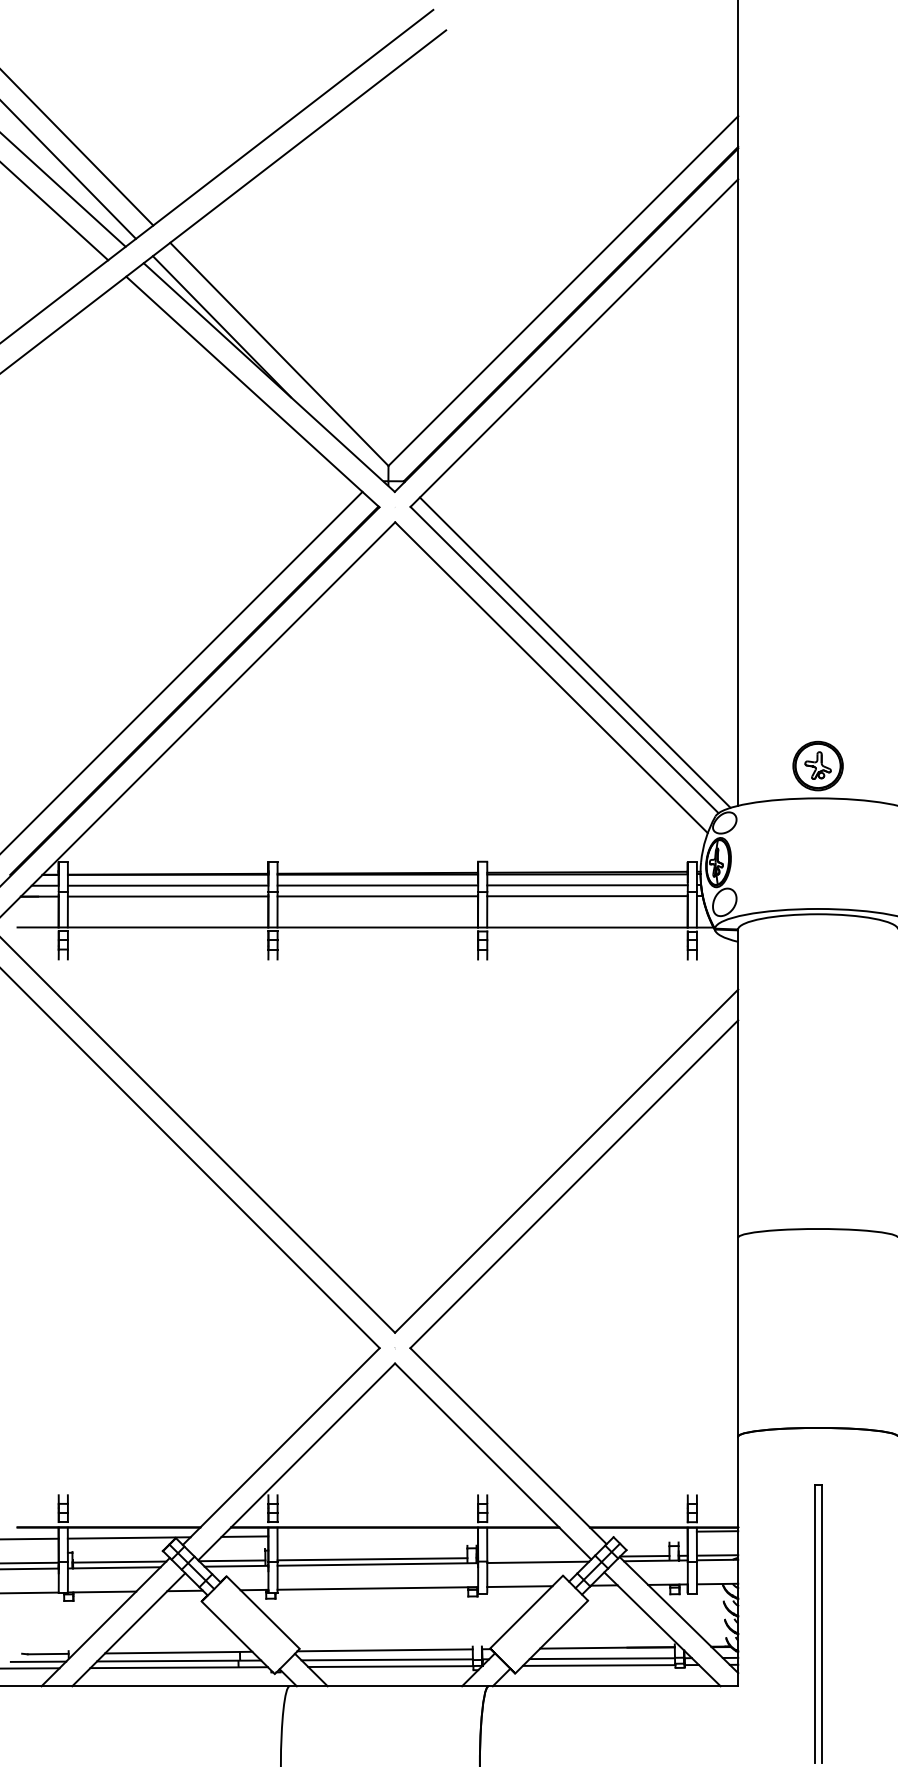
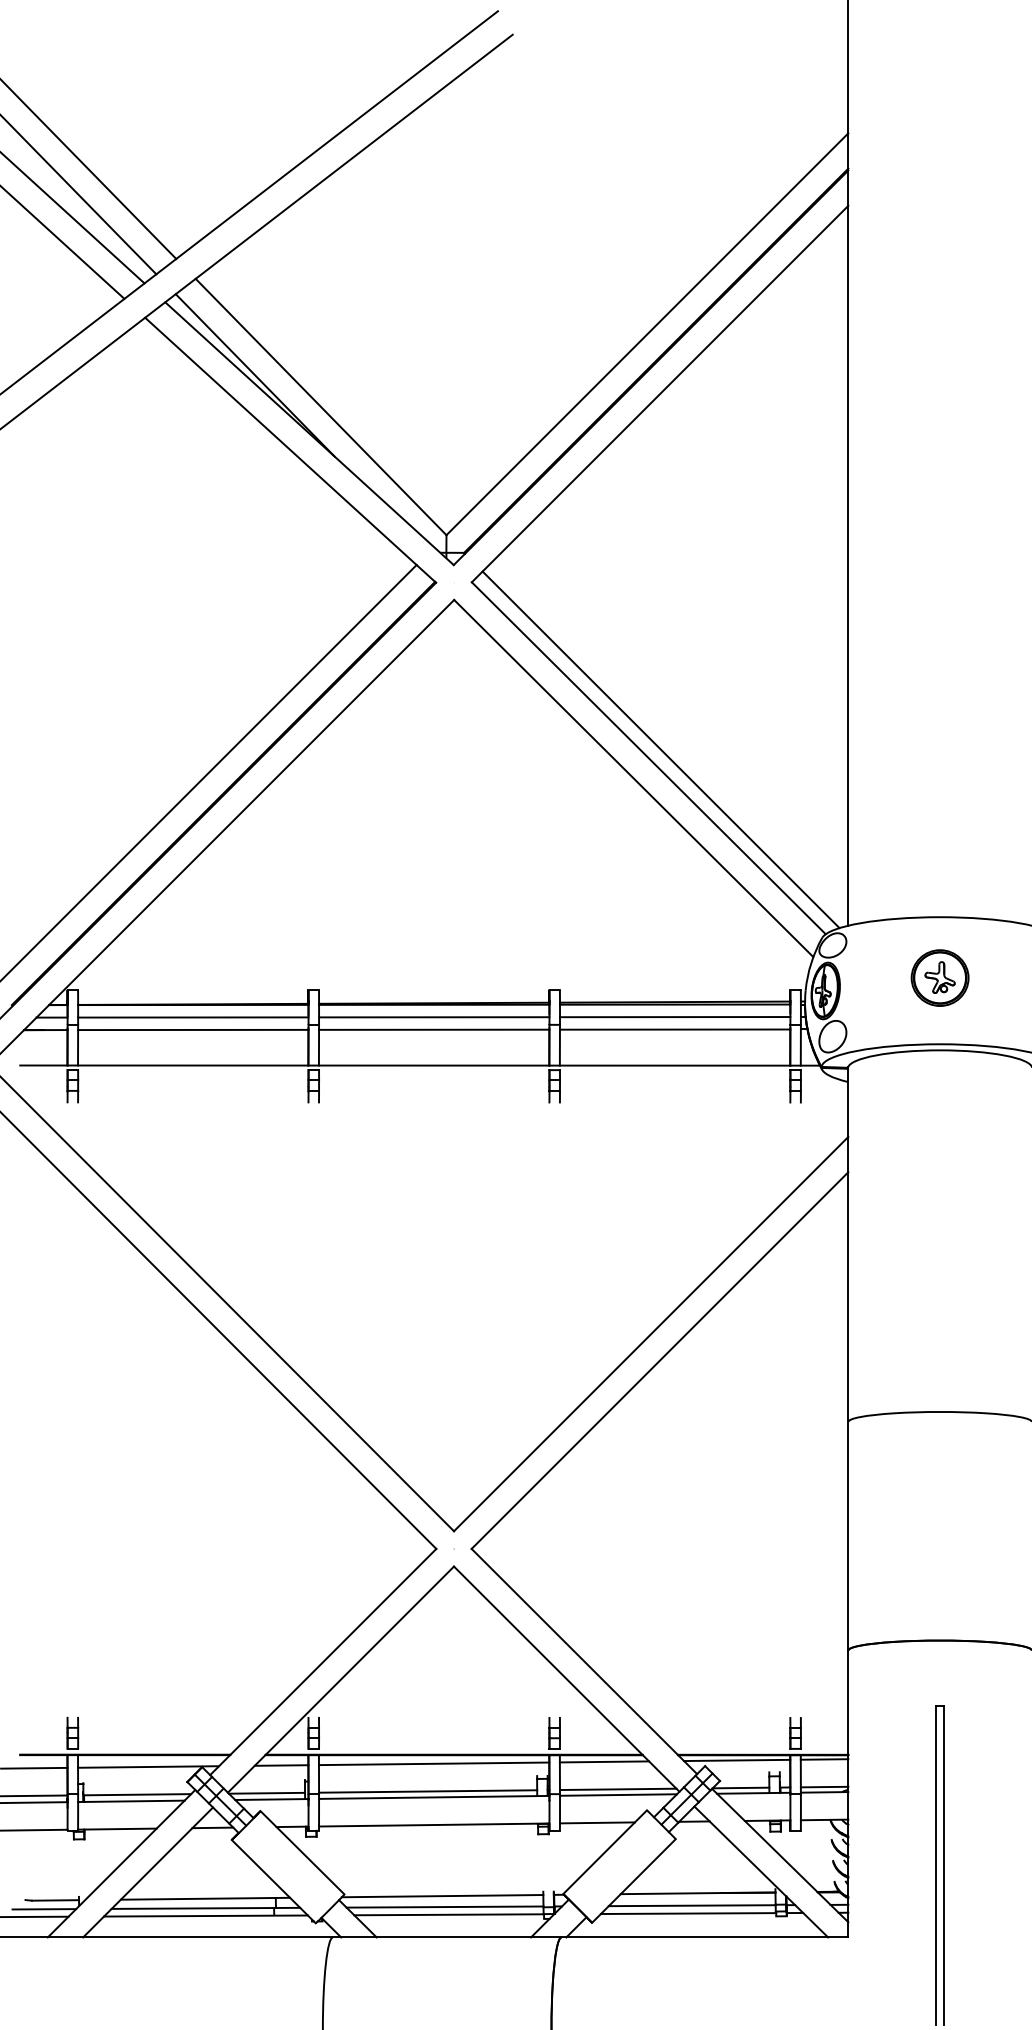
part: (817, 765) -> (939, 977), moved
line: (641, 1532) -> (737, 1760), added
line: (526, 1533) -> (604, 1761), added
line: (377, 1534) -> (433, 1763), added
line: (537, 1557) -> (617, 1789), added

